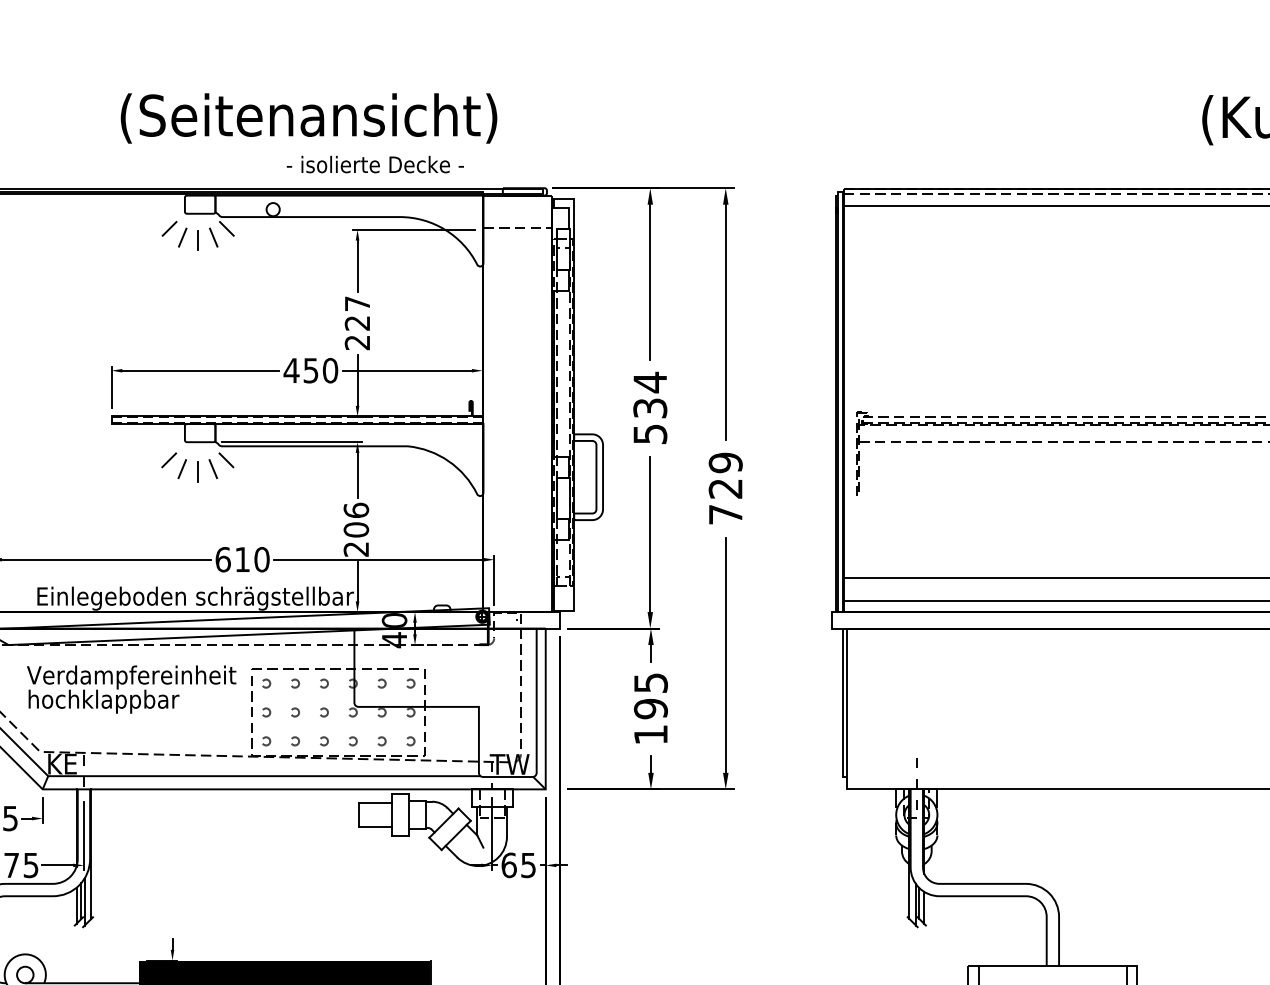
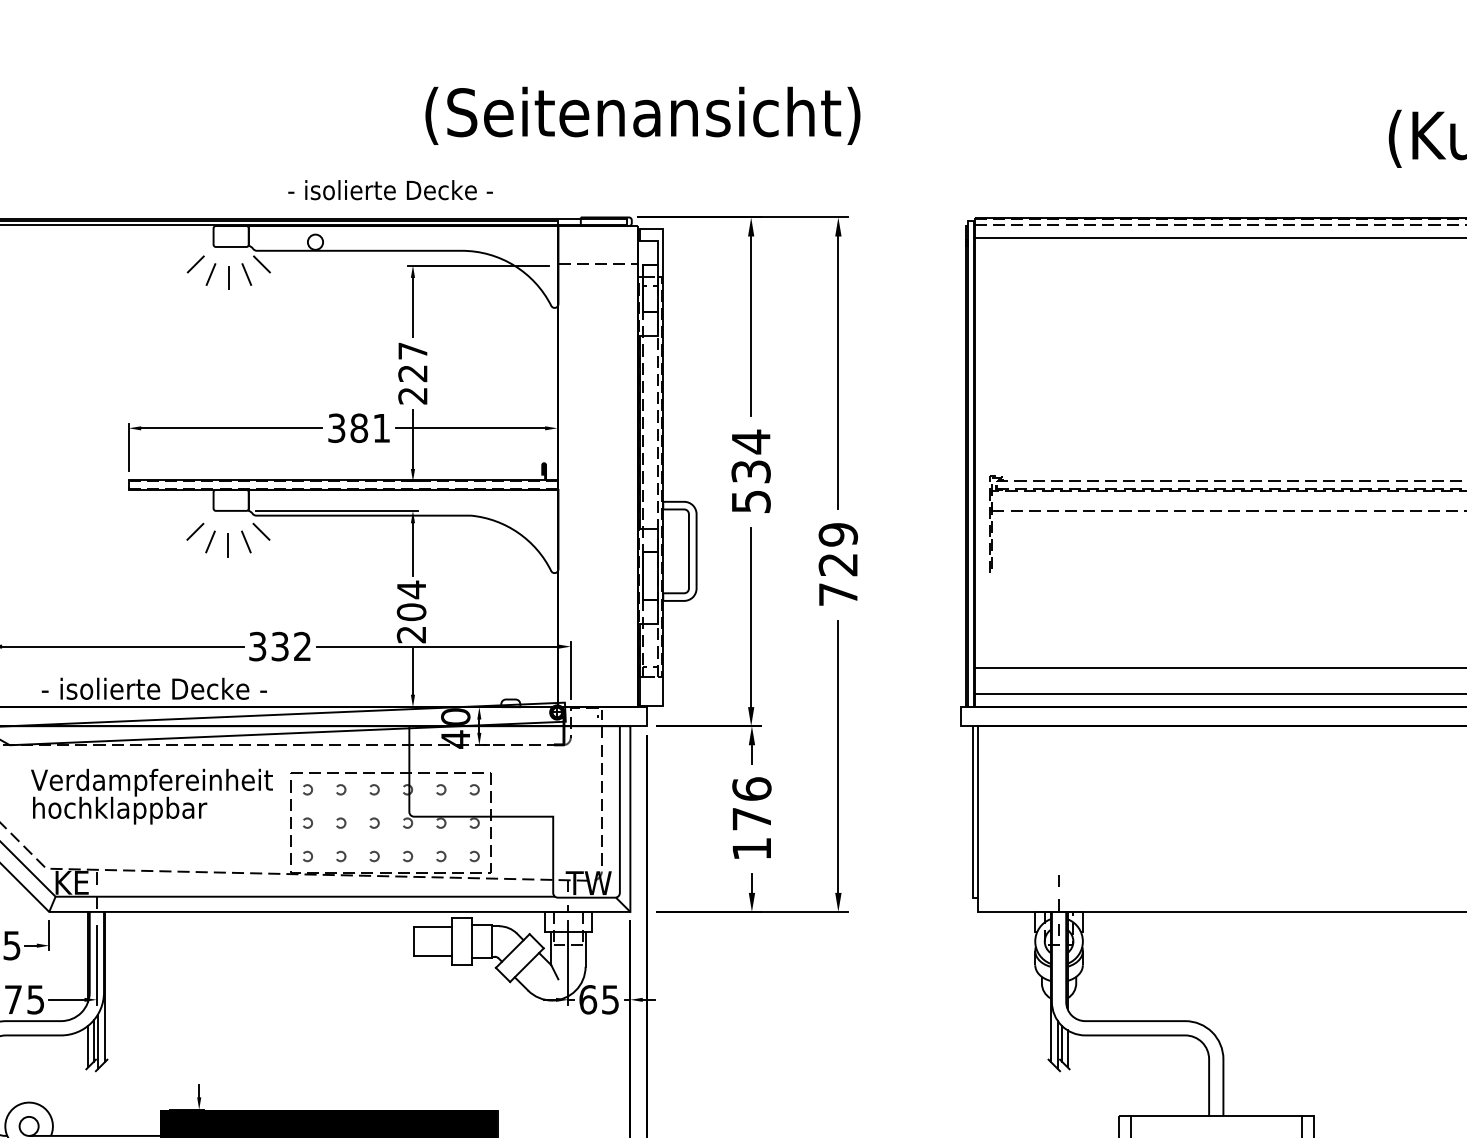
text: (308, 118) -> (642, 115), moved
text: (375, 164) -> (390, 190), moved
text: (310, 370) -> (358, 428), 450 -> 381
text: (356, 510) -> (411, 589), 206 -> 204
text: (242, 559) -> (280, 646), 610 -> 332
text: (194, 598) -> (224, 691), Einlegeboden schrägstellbar -> - isolierte Decke -
text: (650, 695) -> (751, 803), 195 -> 176

